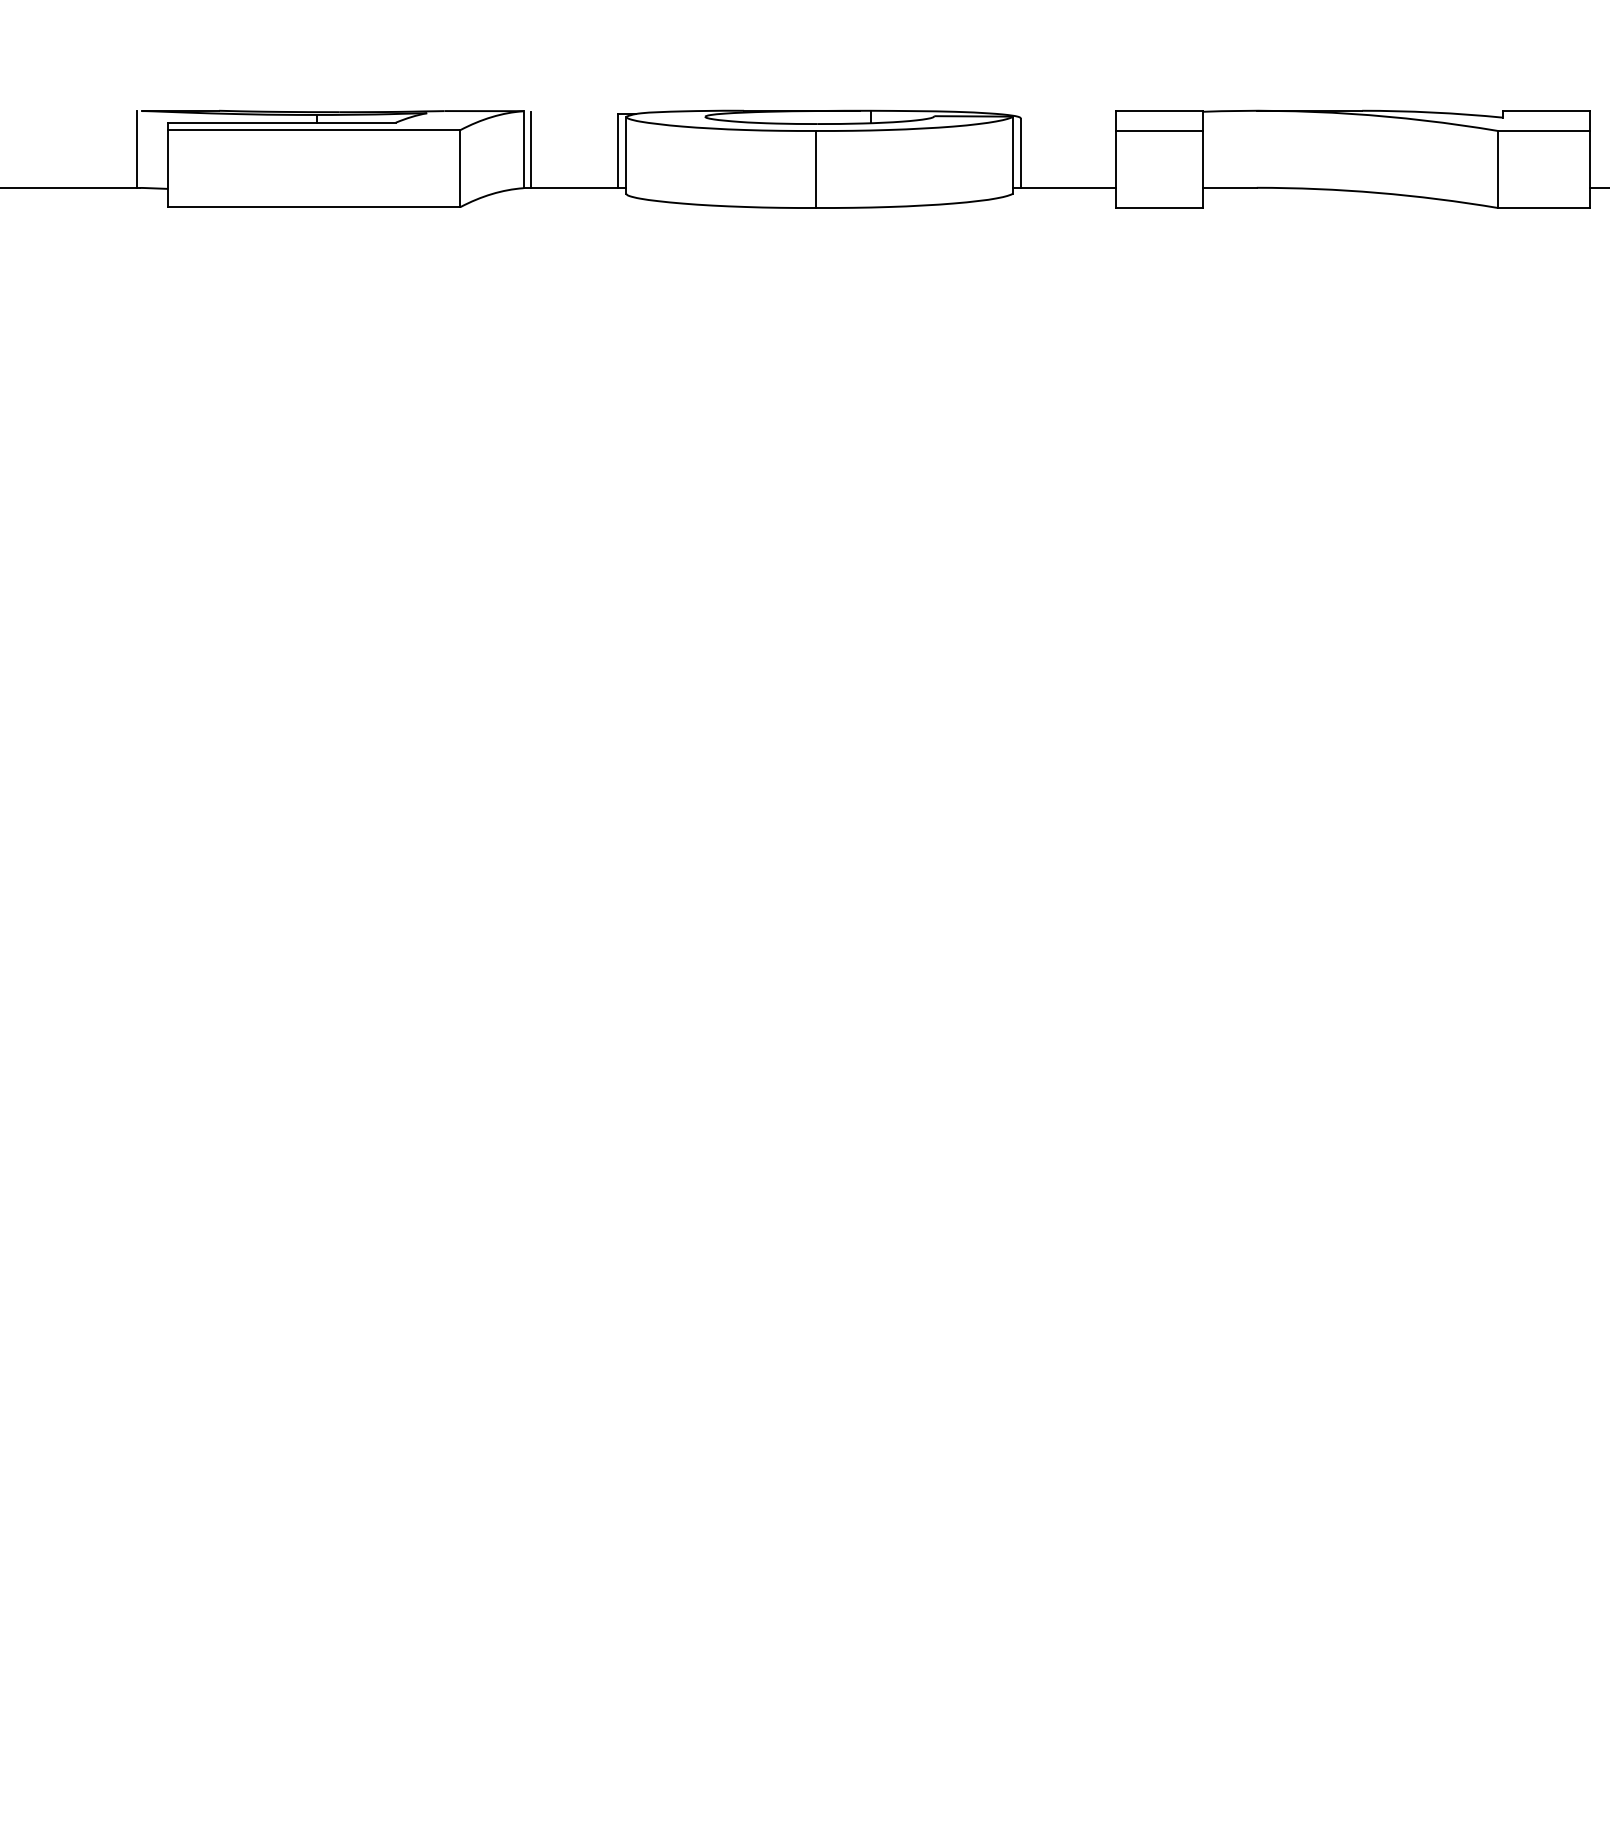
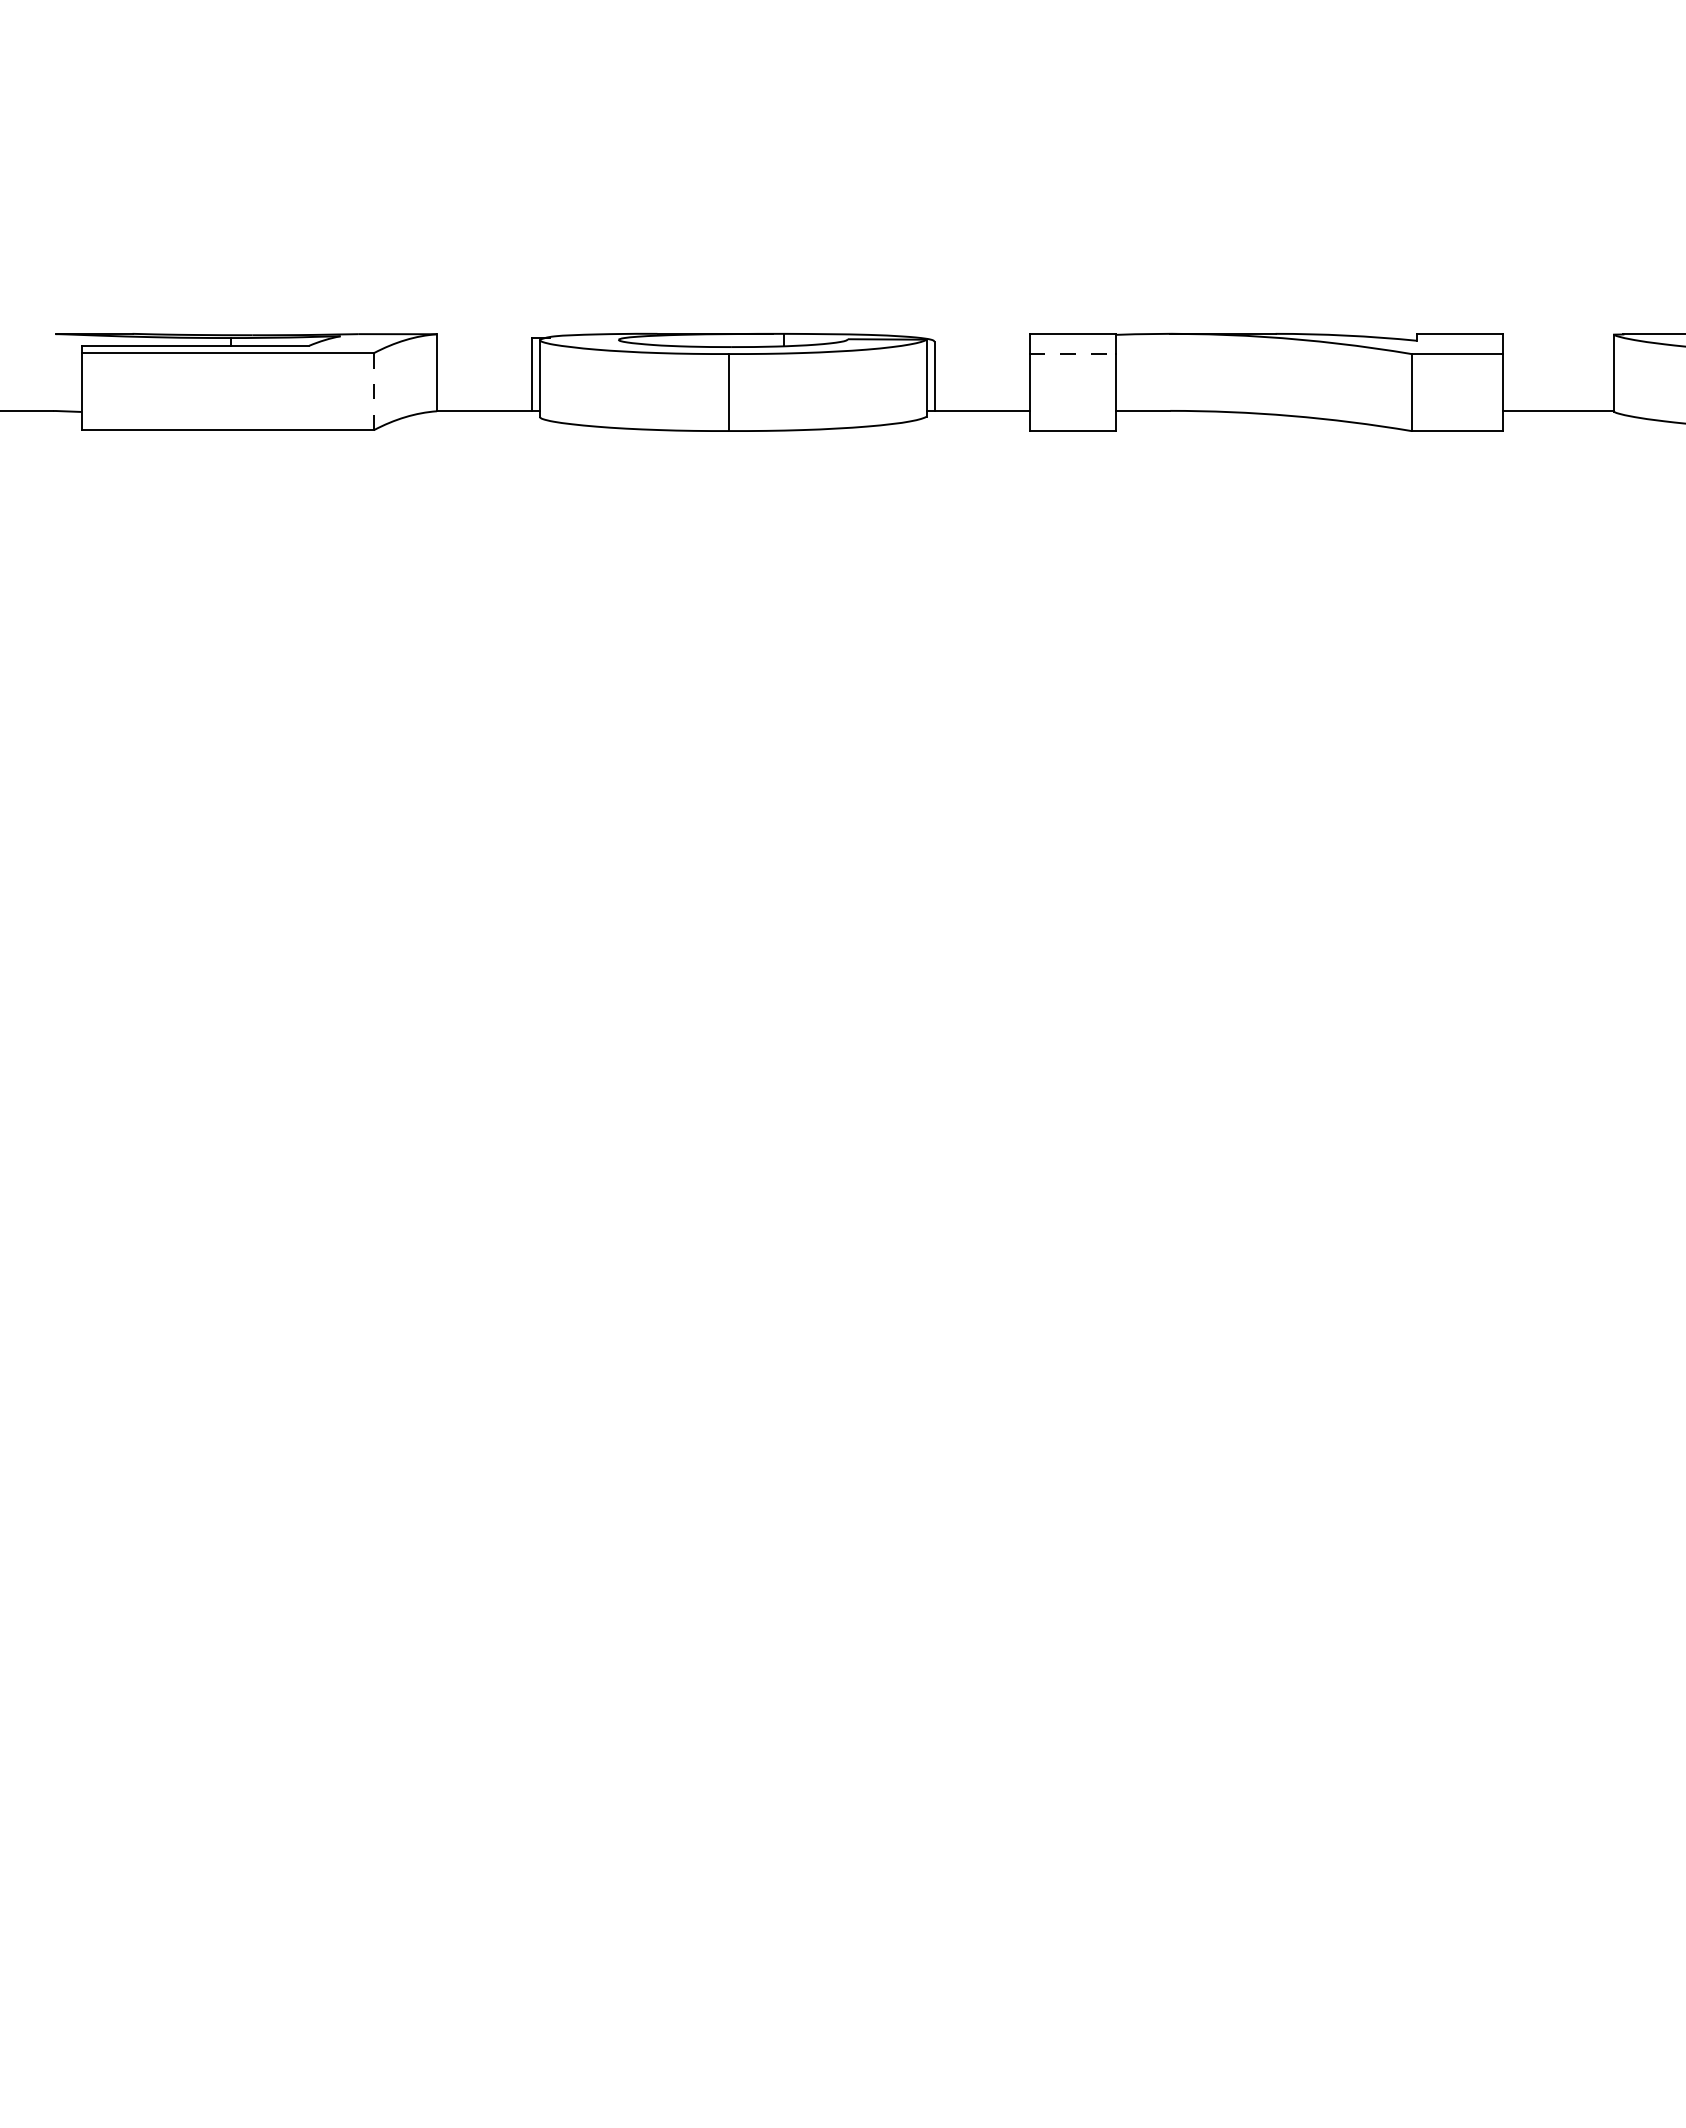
line: (1160, 131) -> (1073, 354), solid -> dashed
line: (136, 149) -> (49, 372), removed
line: (531, 149) -> (444, 372), removed
line: (460, 168) -> (373, 391), solid -> dashed

